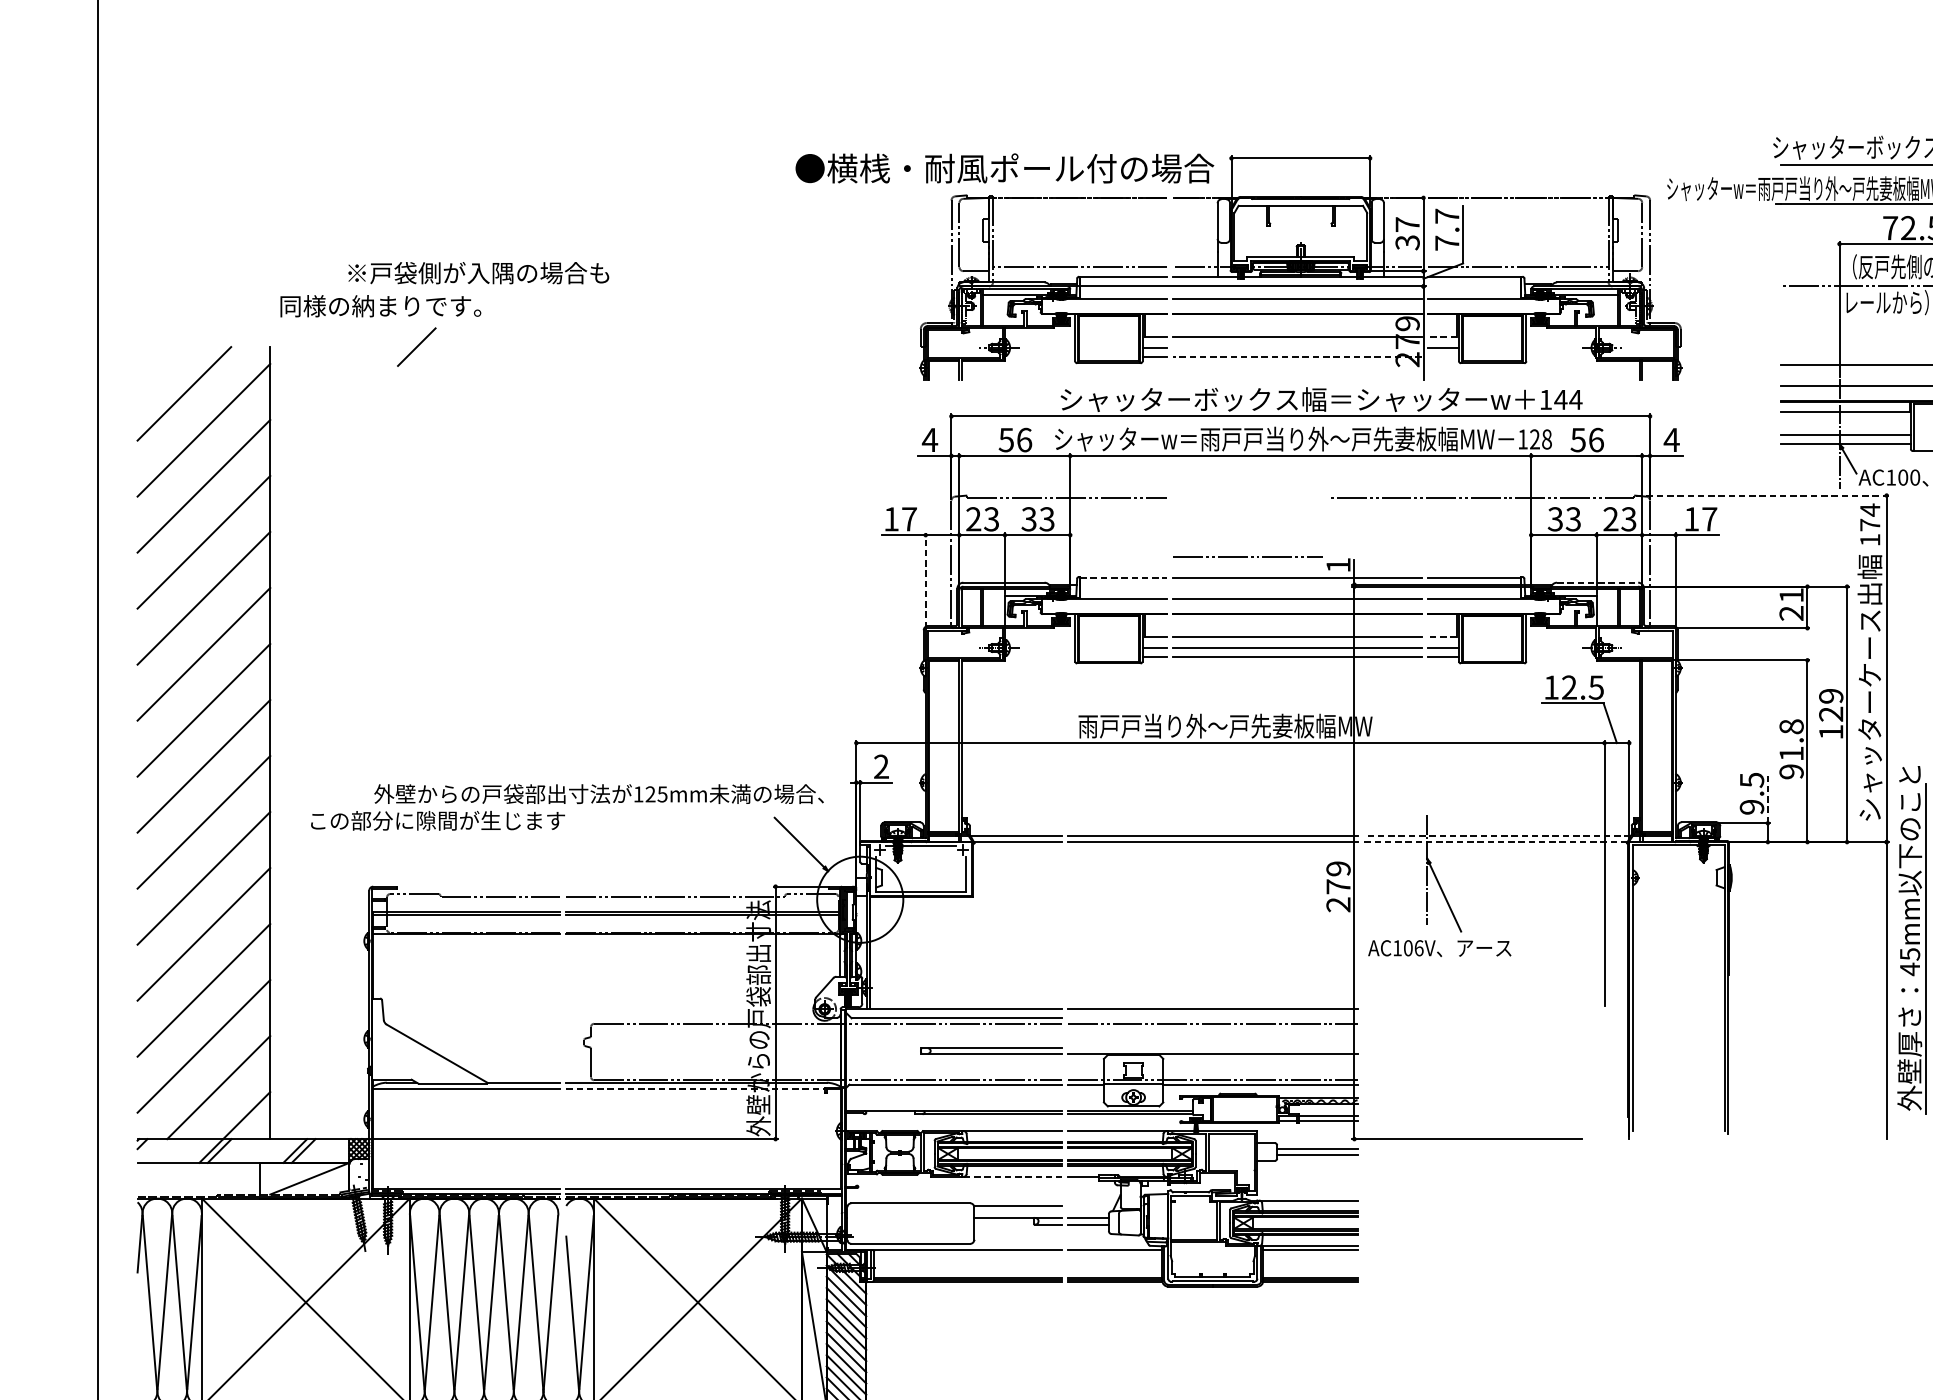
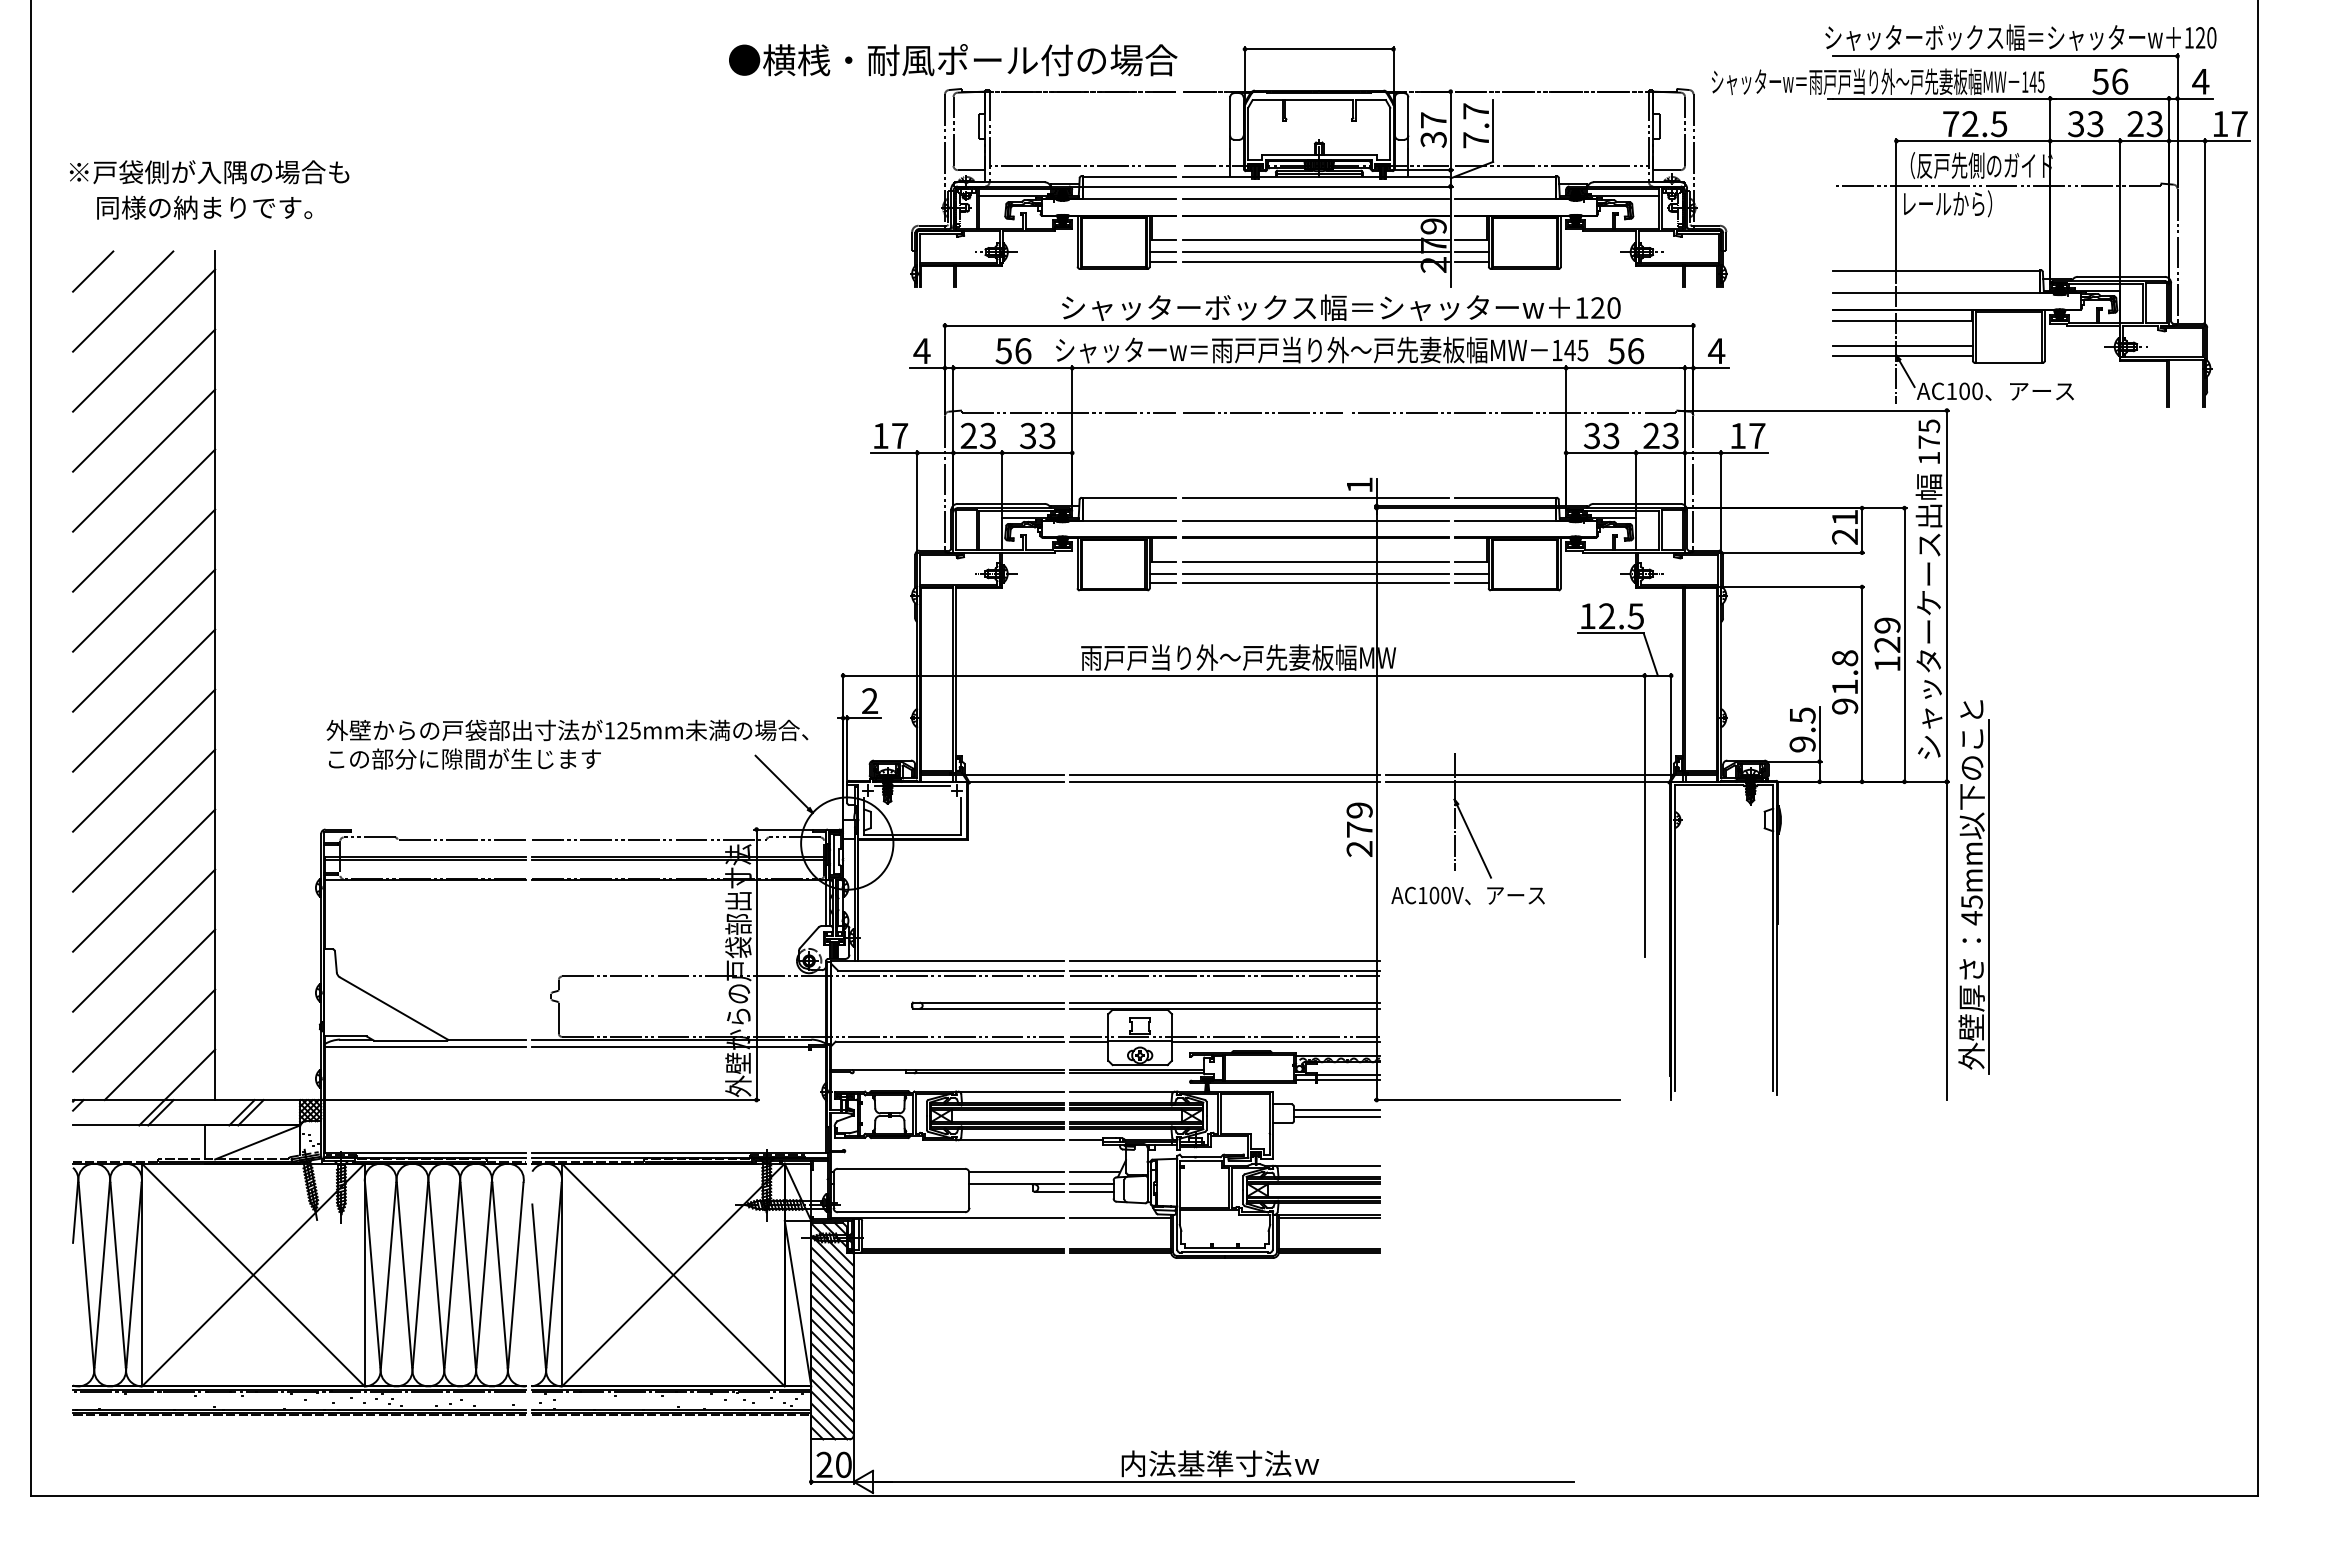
text: (1005, 168) -> (953, 60), moved
text: (478, 273) -> (209, 172), moved
text: (380, 306) -> (204, 207), moved
line: (1442, 336) -> (1471, 240), dashed -> solid
line: (417, 347) -> (93, 271), moved
line: (1297, 348) -> (1315, 252), added
line: (1297, 356) -> (1315, 261), dashed -> solid
line: (1442, 356) -> (1471, 261), added
text: (1567, 399) -> (1605, 307), 144 -> 120
text: (1540, 439) -> (1576, 350), 128 -> 145
line: (1763, 495) -> (1814, 410), dashed -> solid
text: (1870, 510) -> (1929, 426), 174 -> 175
line: (1246, 556) -> (1261, 412), moved
line: (1123, 577) -> (1129, 498), dashed -> solid
line: (925, 580) -> (917, 501), dashed -> solid
line: (1597, 582) -> (1637, 503), dashed -> solid
line: (1441, 637) -> (1470, 562), dashed -> solid
line: (1767, 796) -> (1819, 733), dashed -> solid
text: (437, 820) -> (464, 758), moved
line: (1497, 836) -> (1529, 775), dashed -> solid
line: (1495, 841) -> (1527, 781), dashed -> solid
text: (1418, 948) -> (1445, 895), AC106V -> AC100V
line: (1212, 1018) -> (1224, 970), added
line: (1212, 1048) -> (1224, 1002), added
line: (696, 1089) -> (671, 1046), dashed -> solid
line: (1012, 1176) -> (1010, 1140), dashed -> solid
line: (1091, 1206) -> (1094, 1172), added

